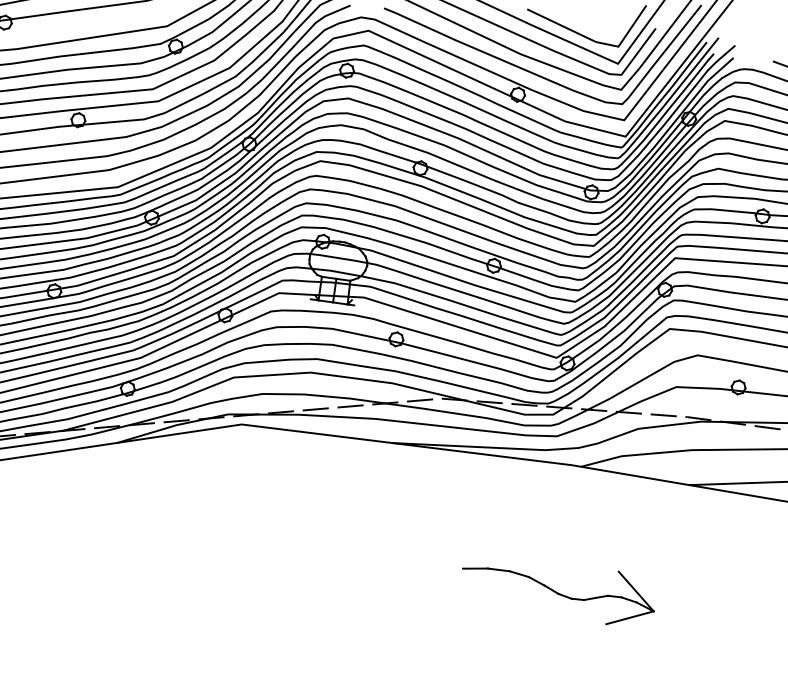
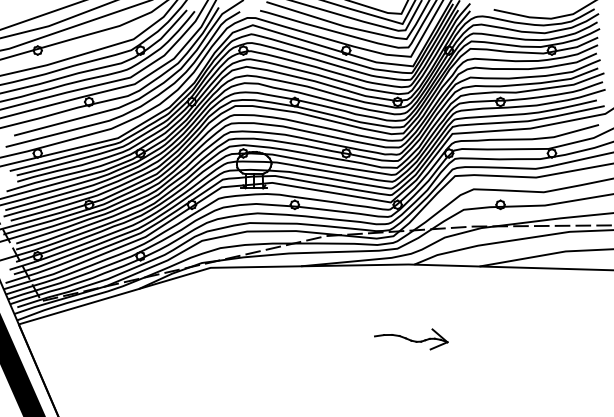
part: (559, 590) -> (411, 339), size x0.62

